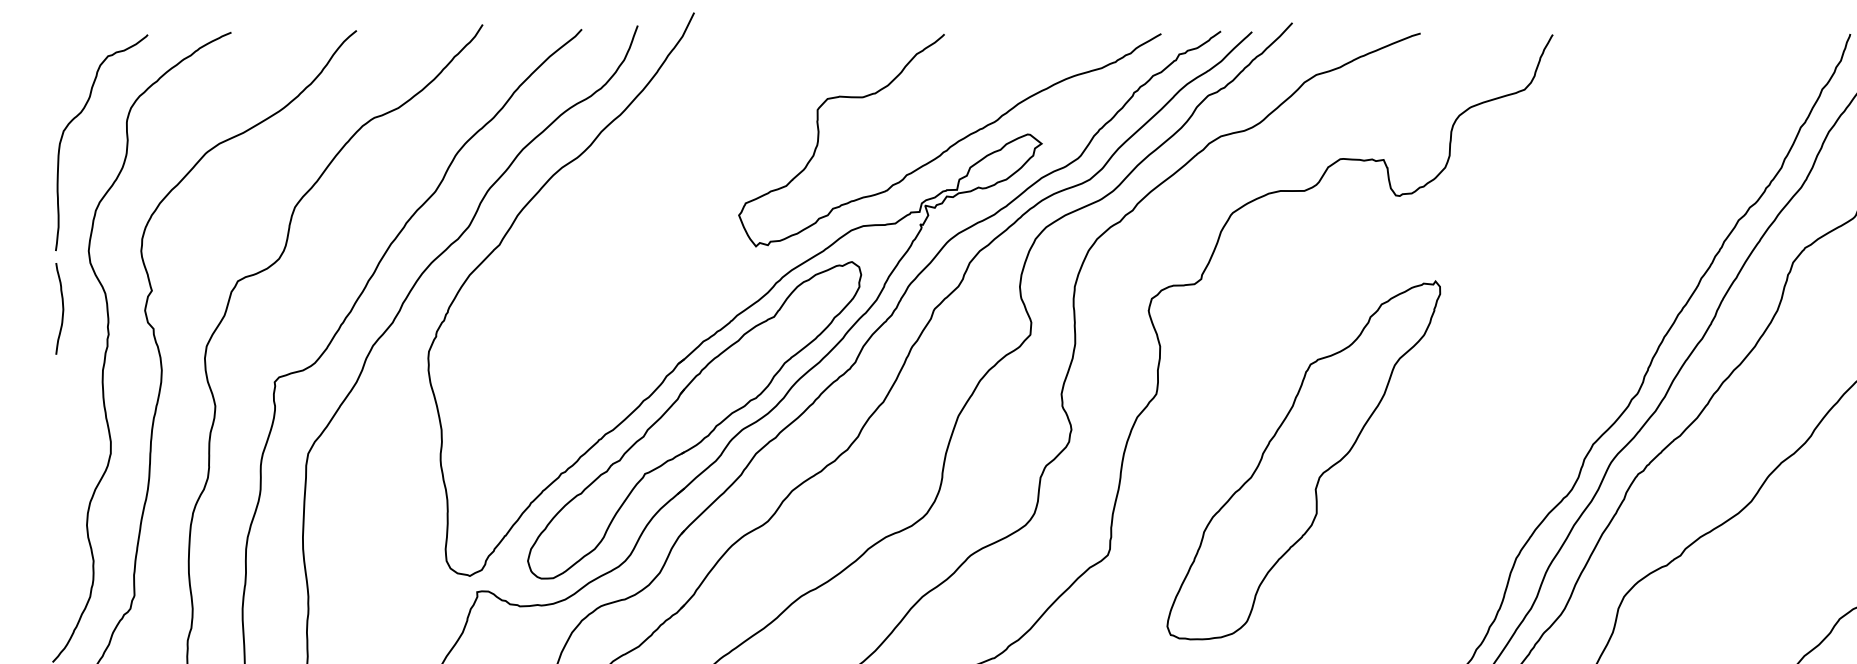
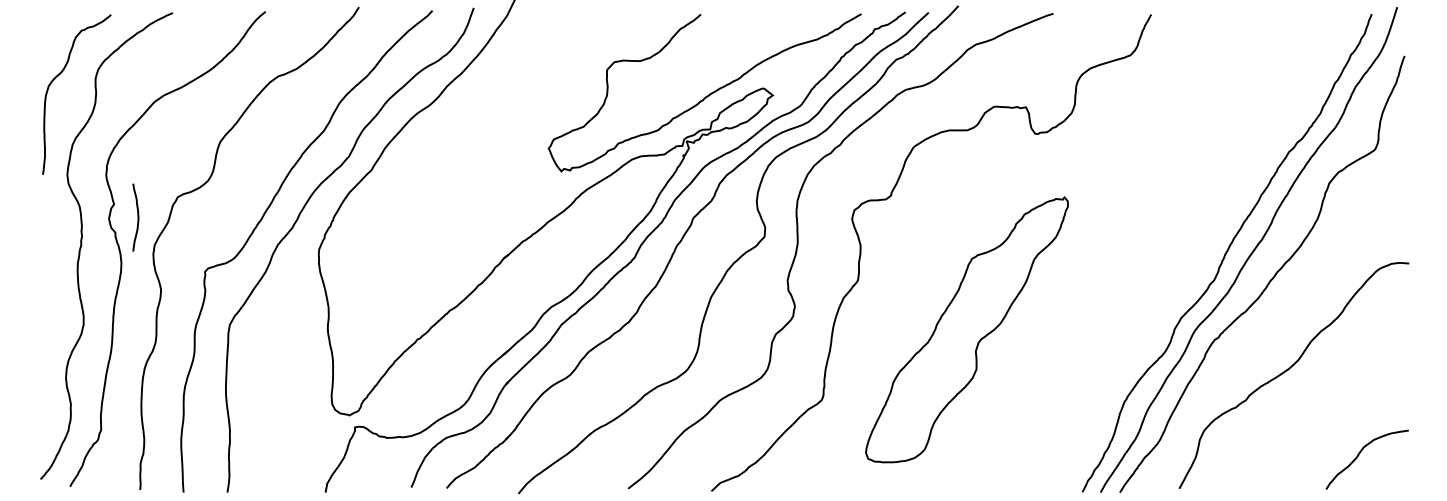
curve: (61, 308) -> (137, 217), moved
part: (694, 420) -> (515, 300), removed

